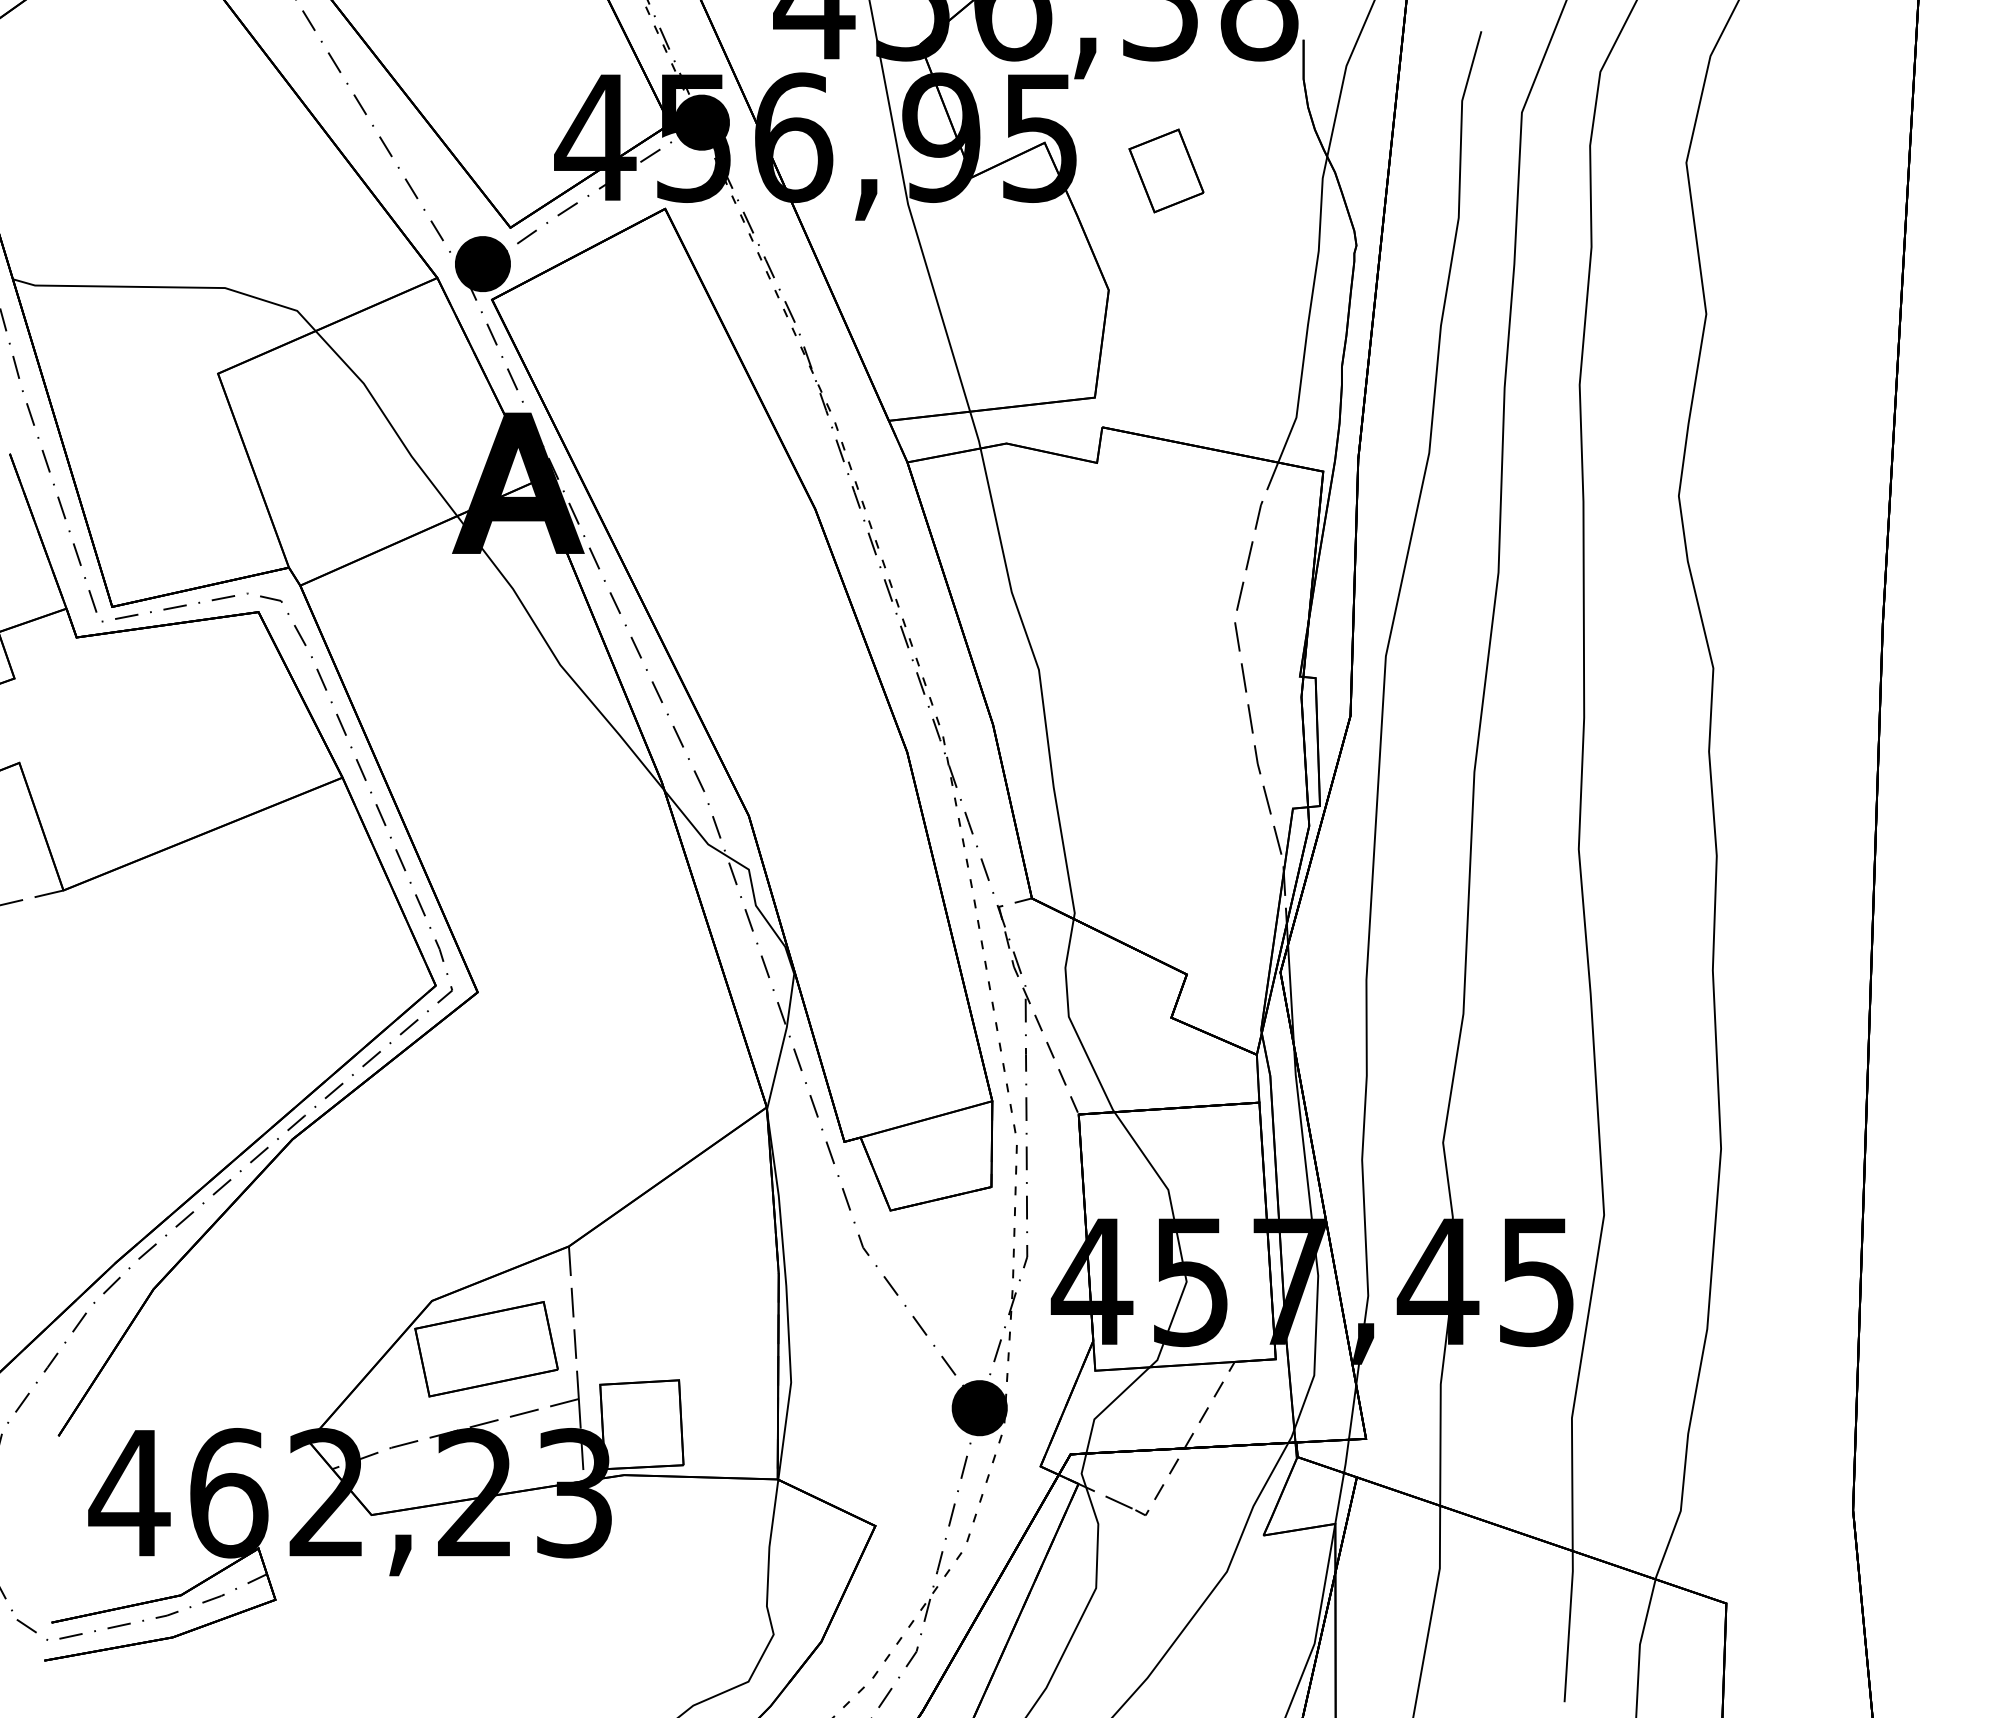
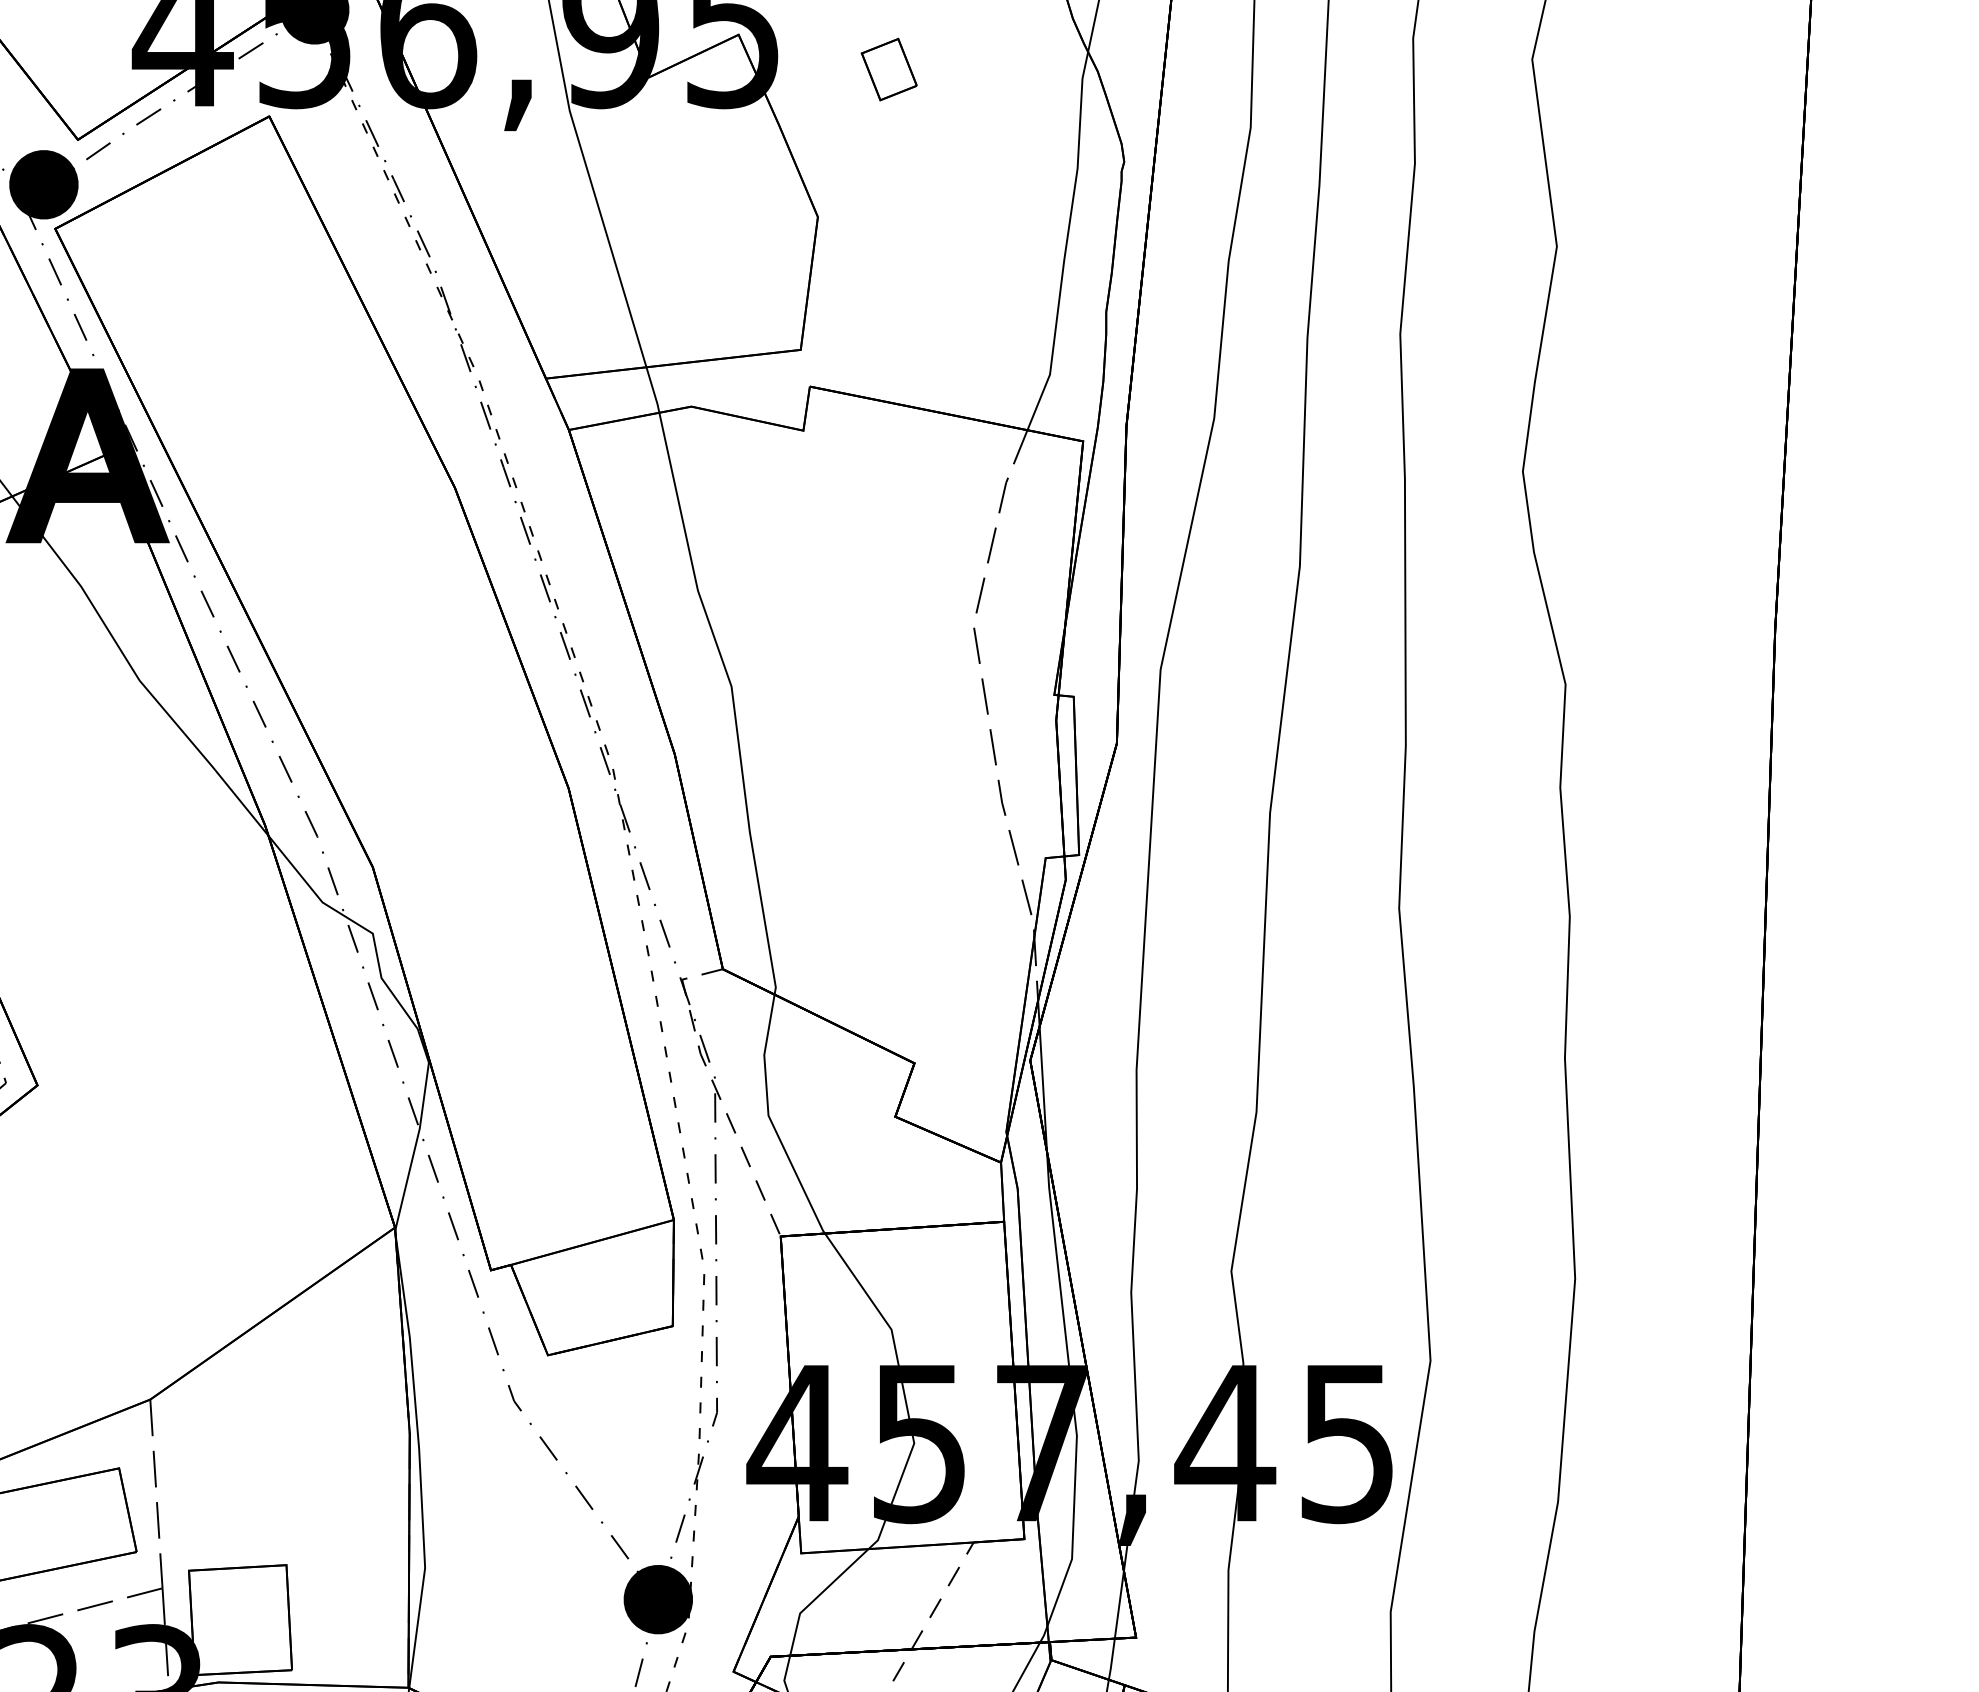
part: (1166, 170) -> (889, 69), size x0.6

